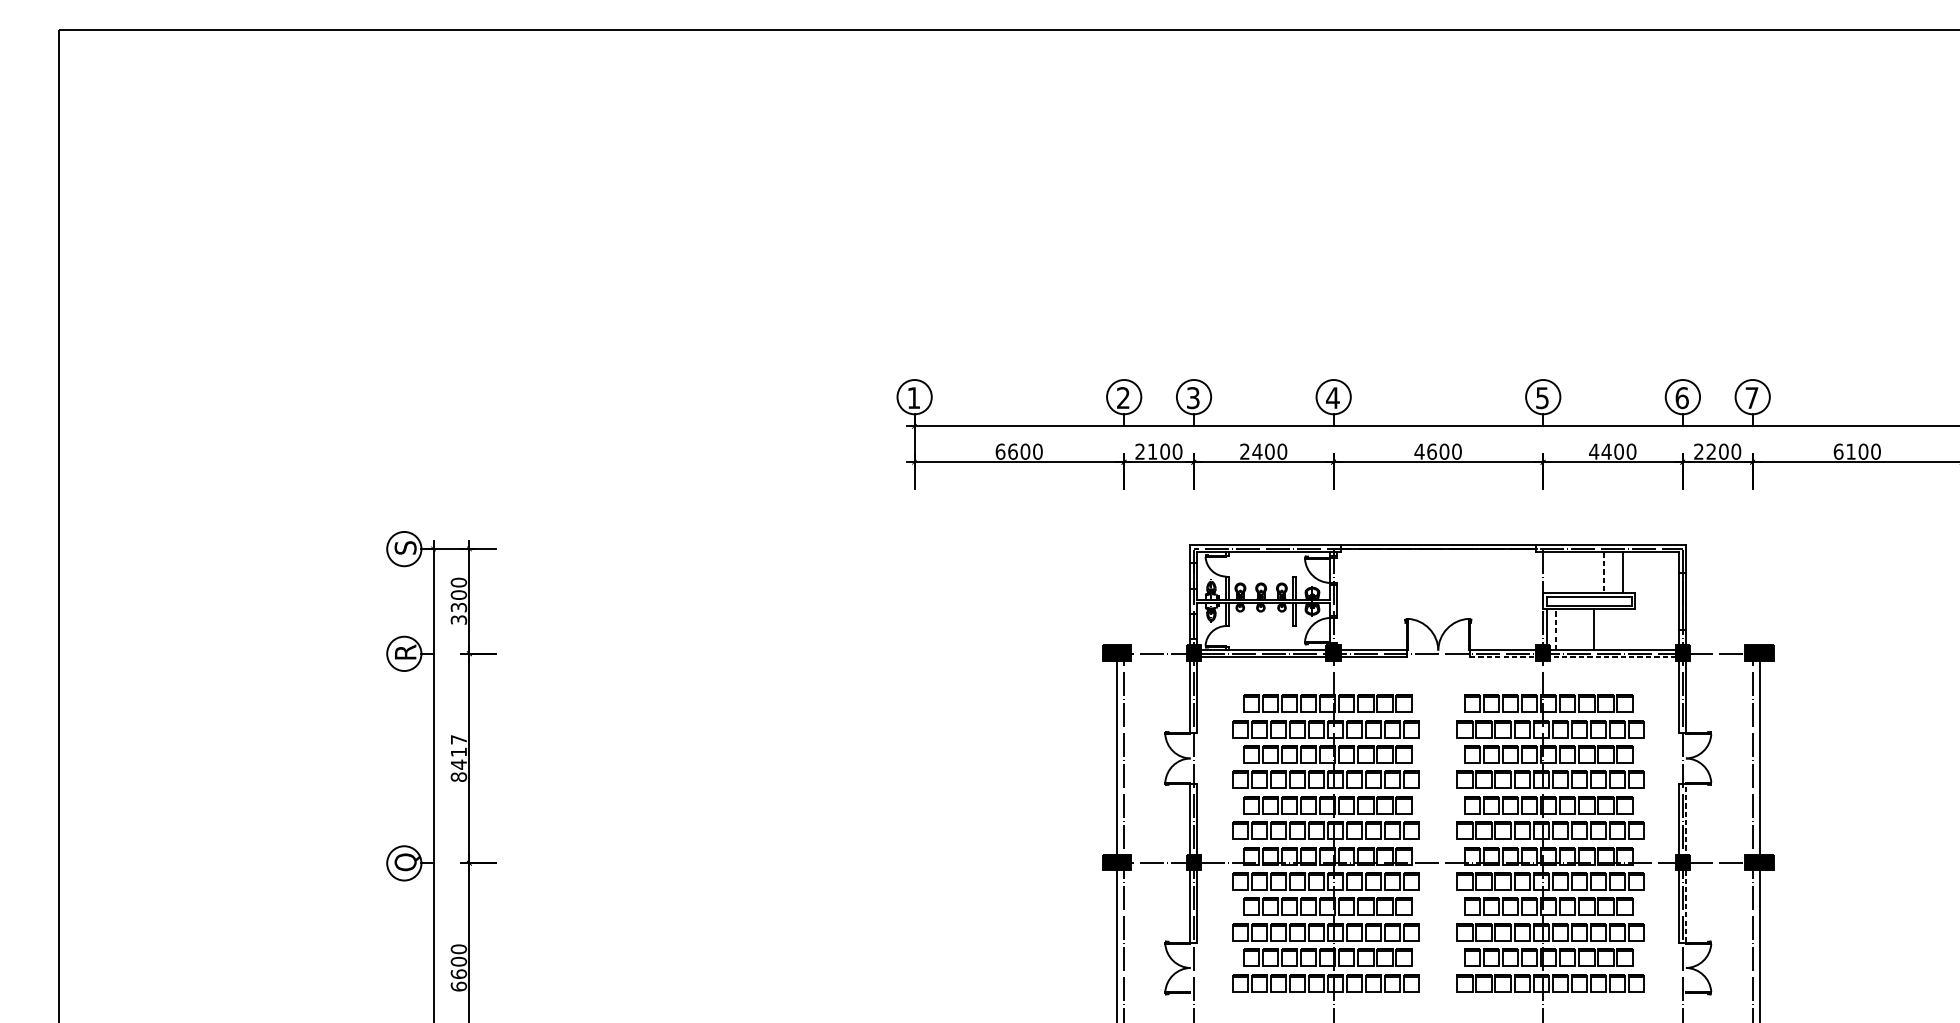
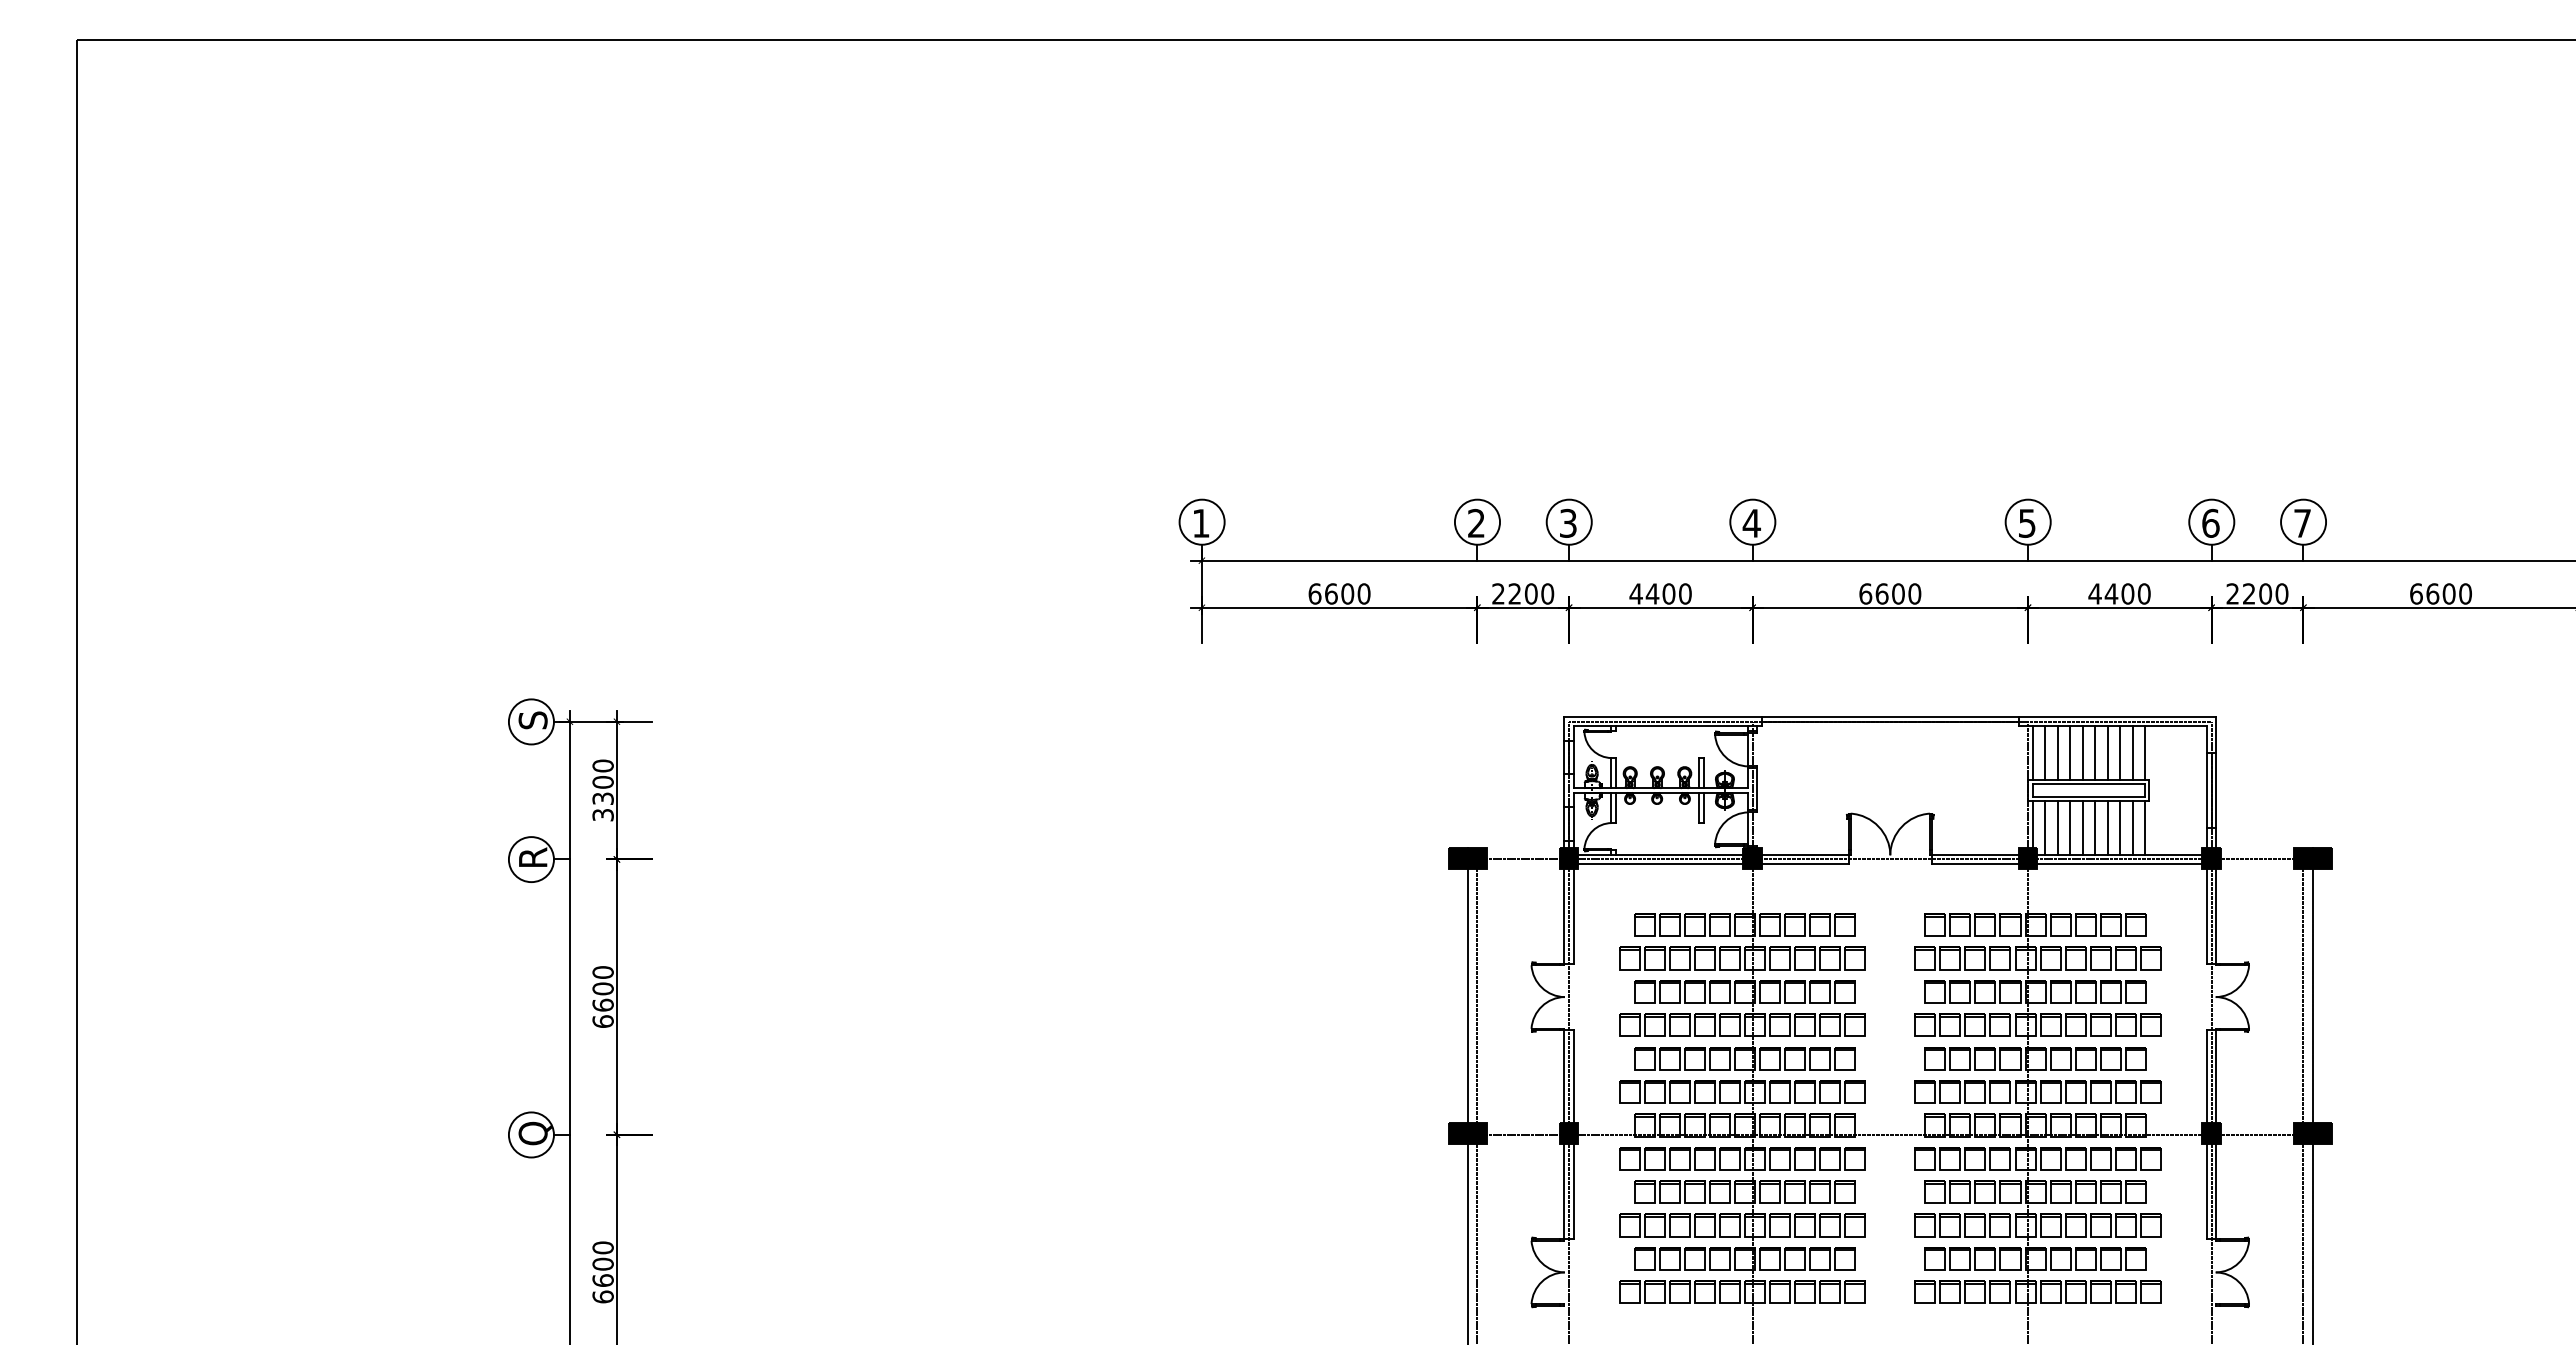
text: (1152, 451) -> (1514, 593), 2100 -> 2200
text: (1244, 451) -> (1635, 593), 2400 -> 4400
text: (1419, 451) -> (1865, 593), 4600 -> 6600
text: (1850, 451) -> (2432, 593), 6100 -> 6600
line: (1546, 573) -> (2032, 753), added
line: (1556, 573) -> (2045, 753), added
line: (1565, 573) -> (2057, 753), added
line: (1575, 573) -> (2070, 753), added
line: (1584, 573) -> (2082, 753), added
line: (1594, 573) -> (2095, 753), added
line: (1603, 573) -> (2107, 753), dashed -> solid
line: (1613, 573) -> (2120, 753), added
line: (1632, 573) -> (2145, 753), added
line: (1556, 629) -> (2045, 827), dashed -> solid
line: (1565, 629) -> (2057, 827), added
line: (1575, 629) -> (2070, 827), added
line: (1584, 629) -> (2082, 827), added
line: (1603, 629) -> (2107, 827), added
line: (1613, 629) -> (2120, 827), added
line: (1622, 629) -> (2132, 827), added
line: (1632, 629) -> (2145, 827), added
line: (1576, 656) -> (2071, 863), dashed -> solid
text: (458, 758) -> (602, 996), 8417 -> 6600
line: (1686, 863) -> (2216, 1134), dashed -> solid

